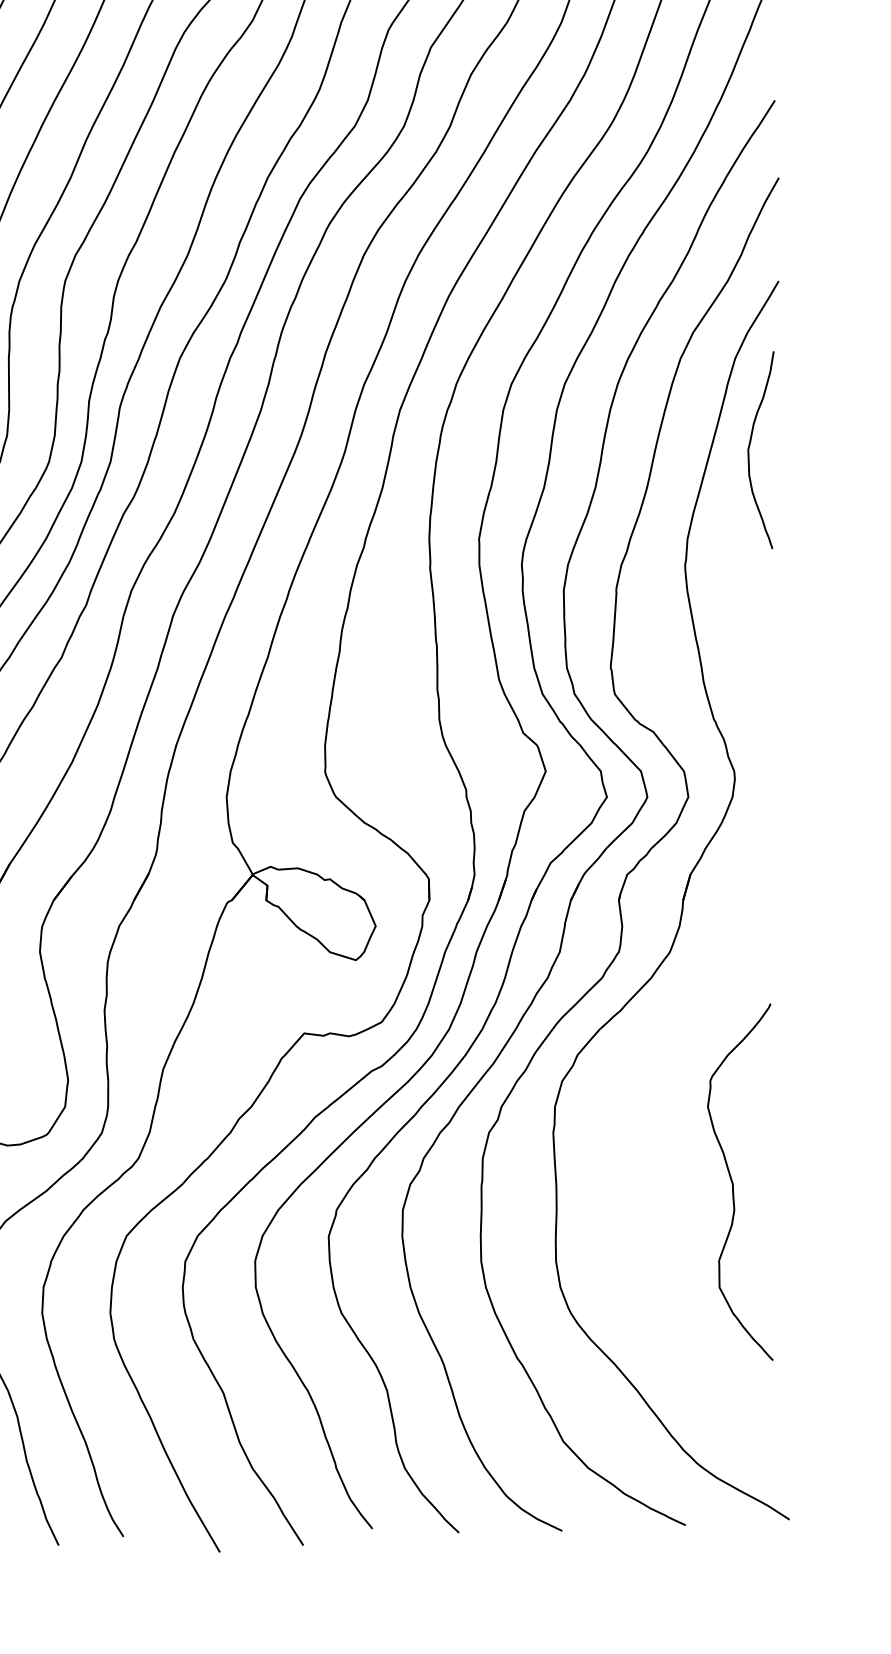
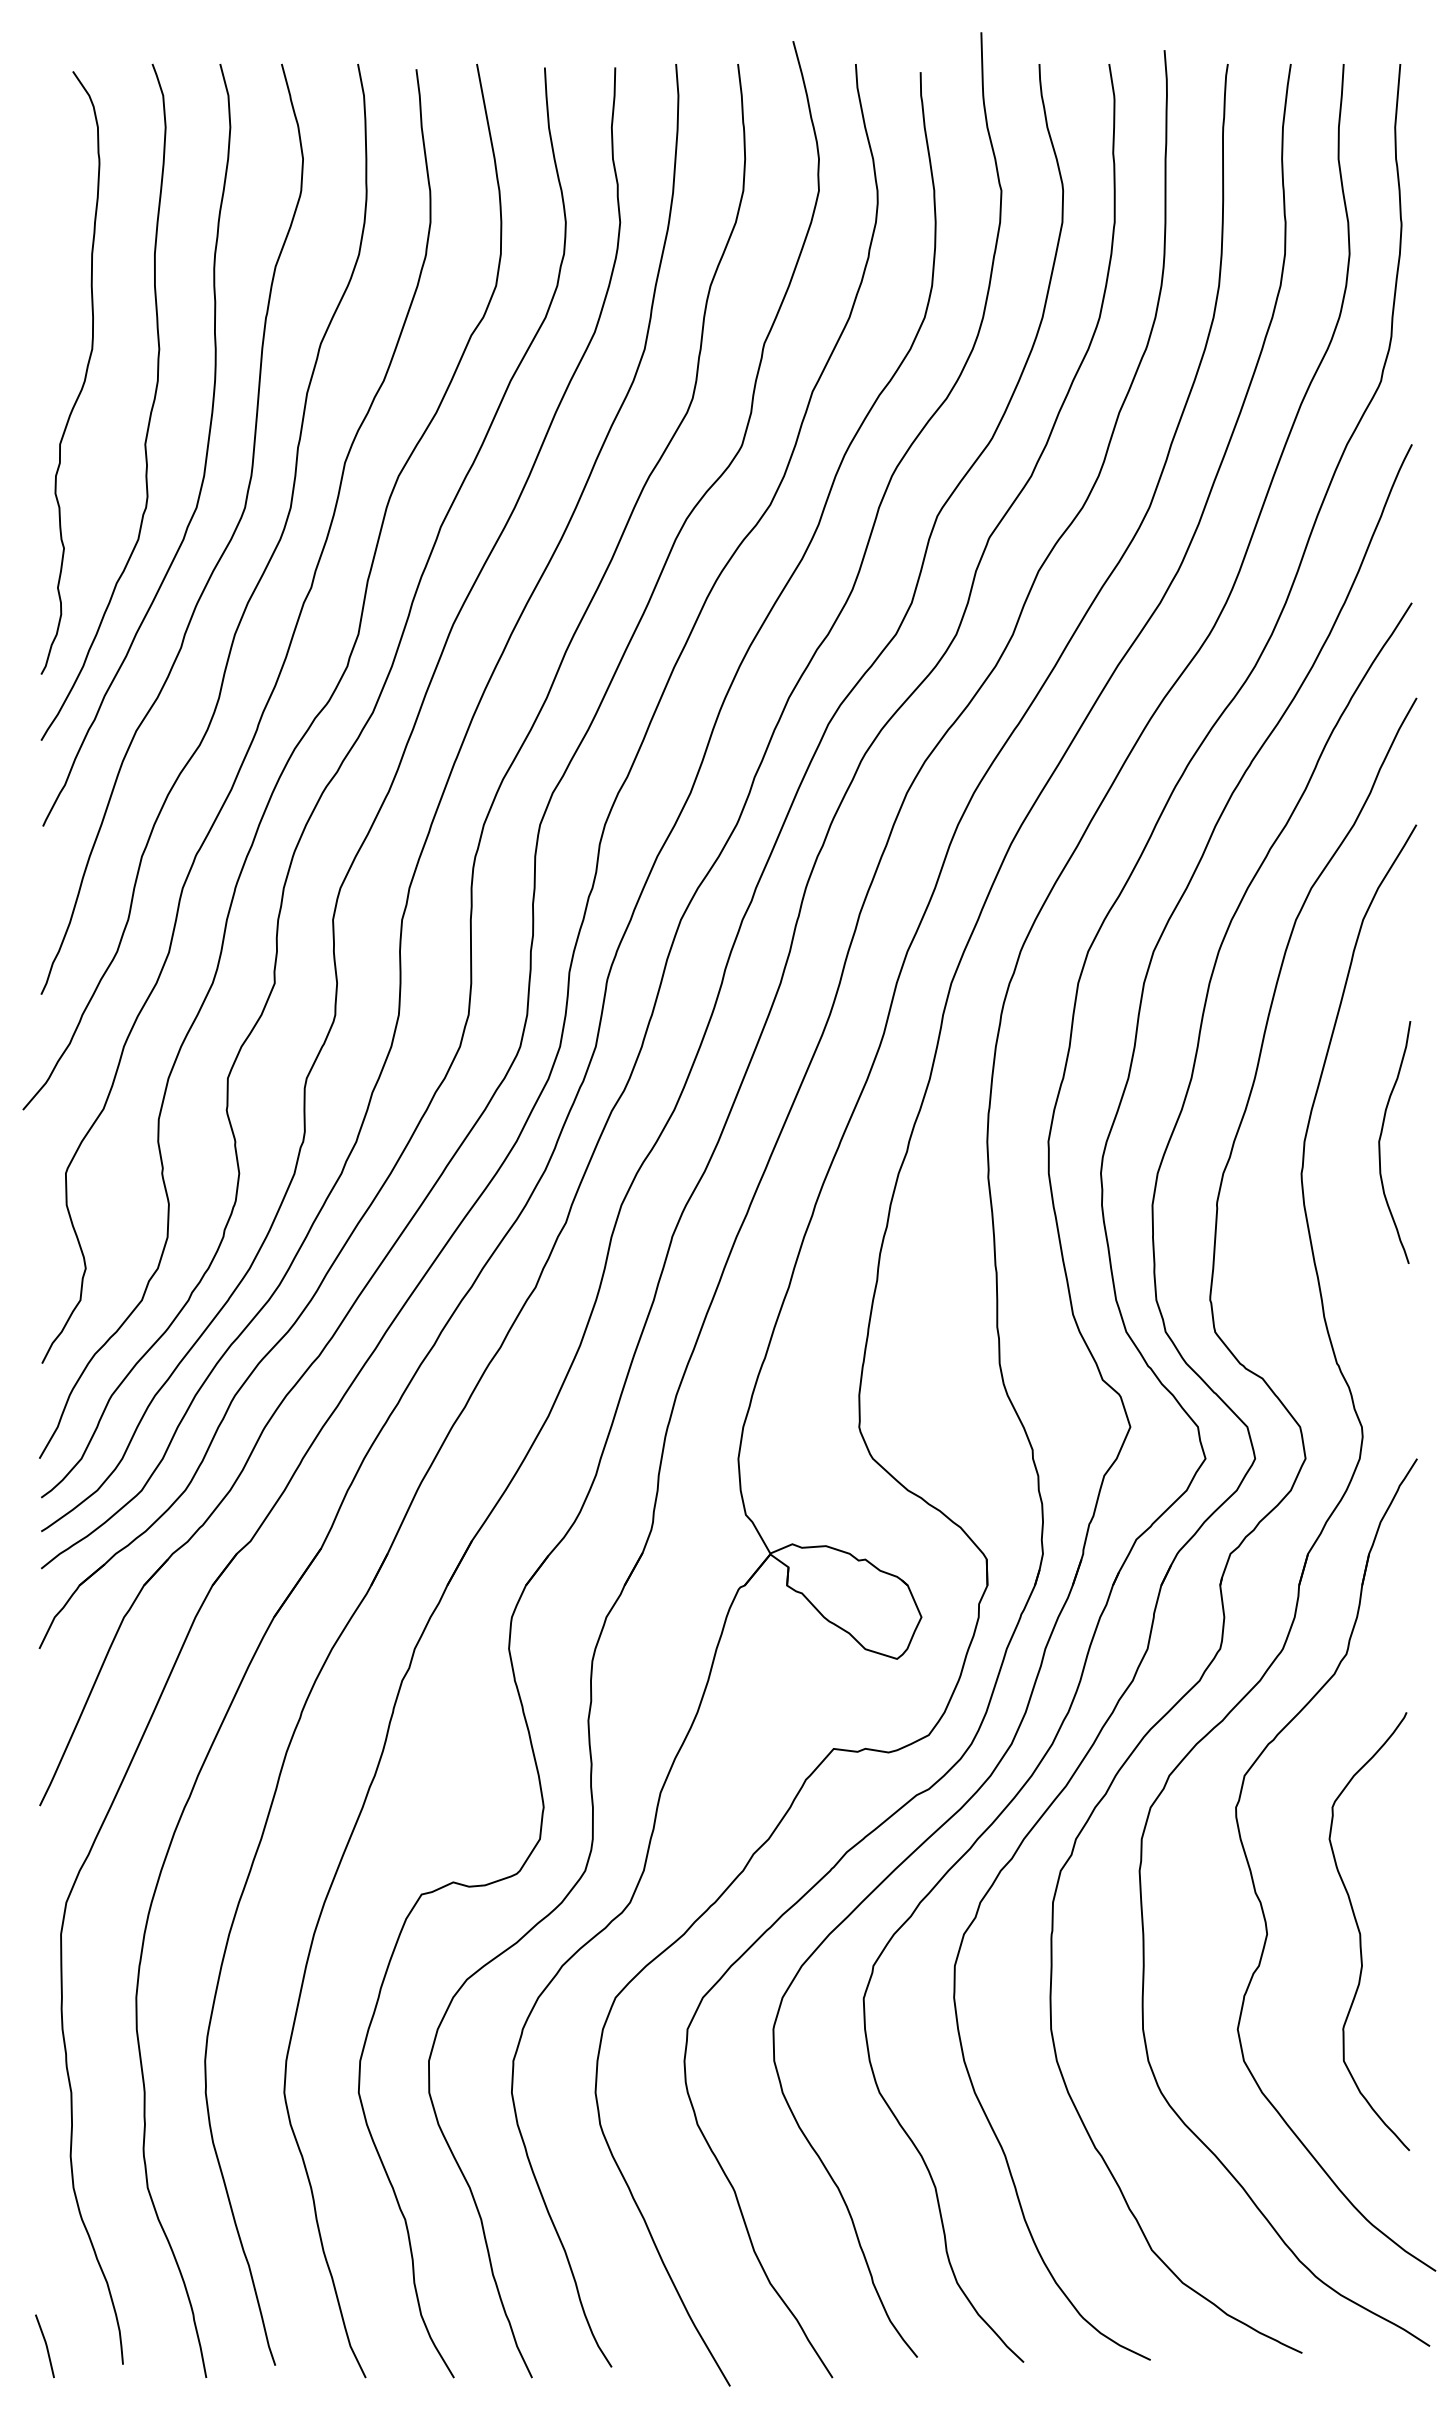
curve: (750, 446) -> (1381, 1137), moved
part: (652, 1157) -> (1261, 1901), added

